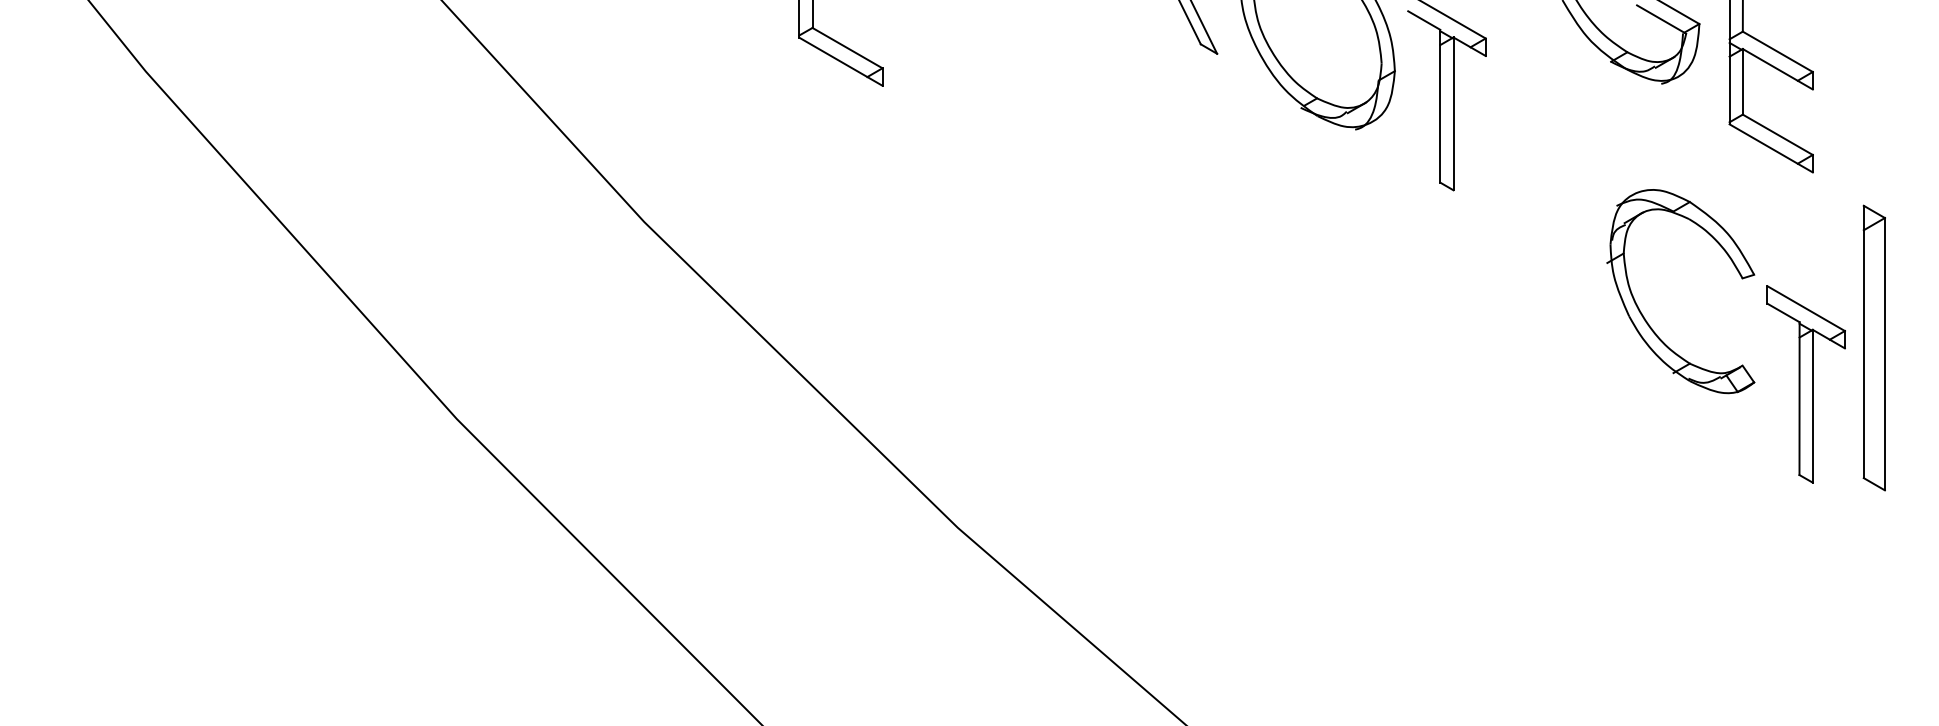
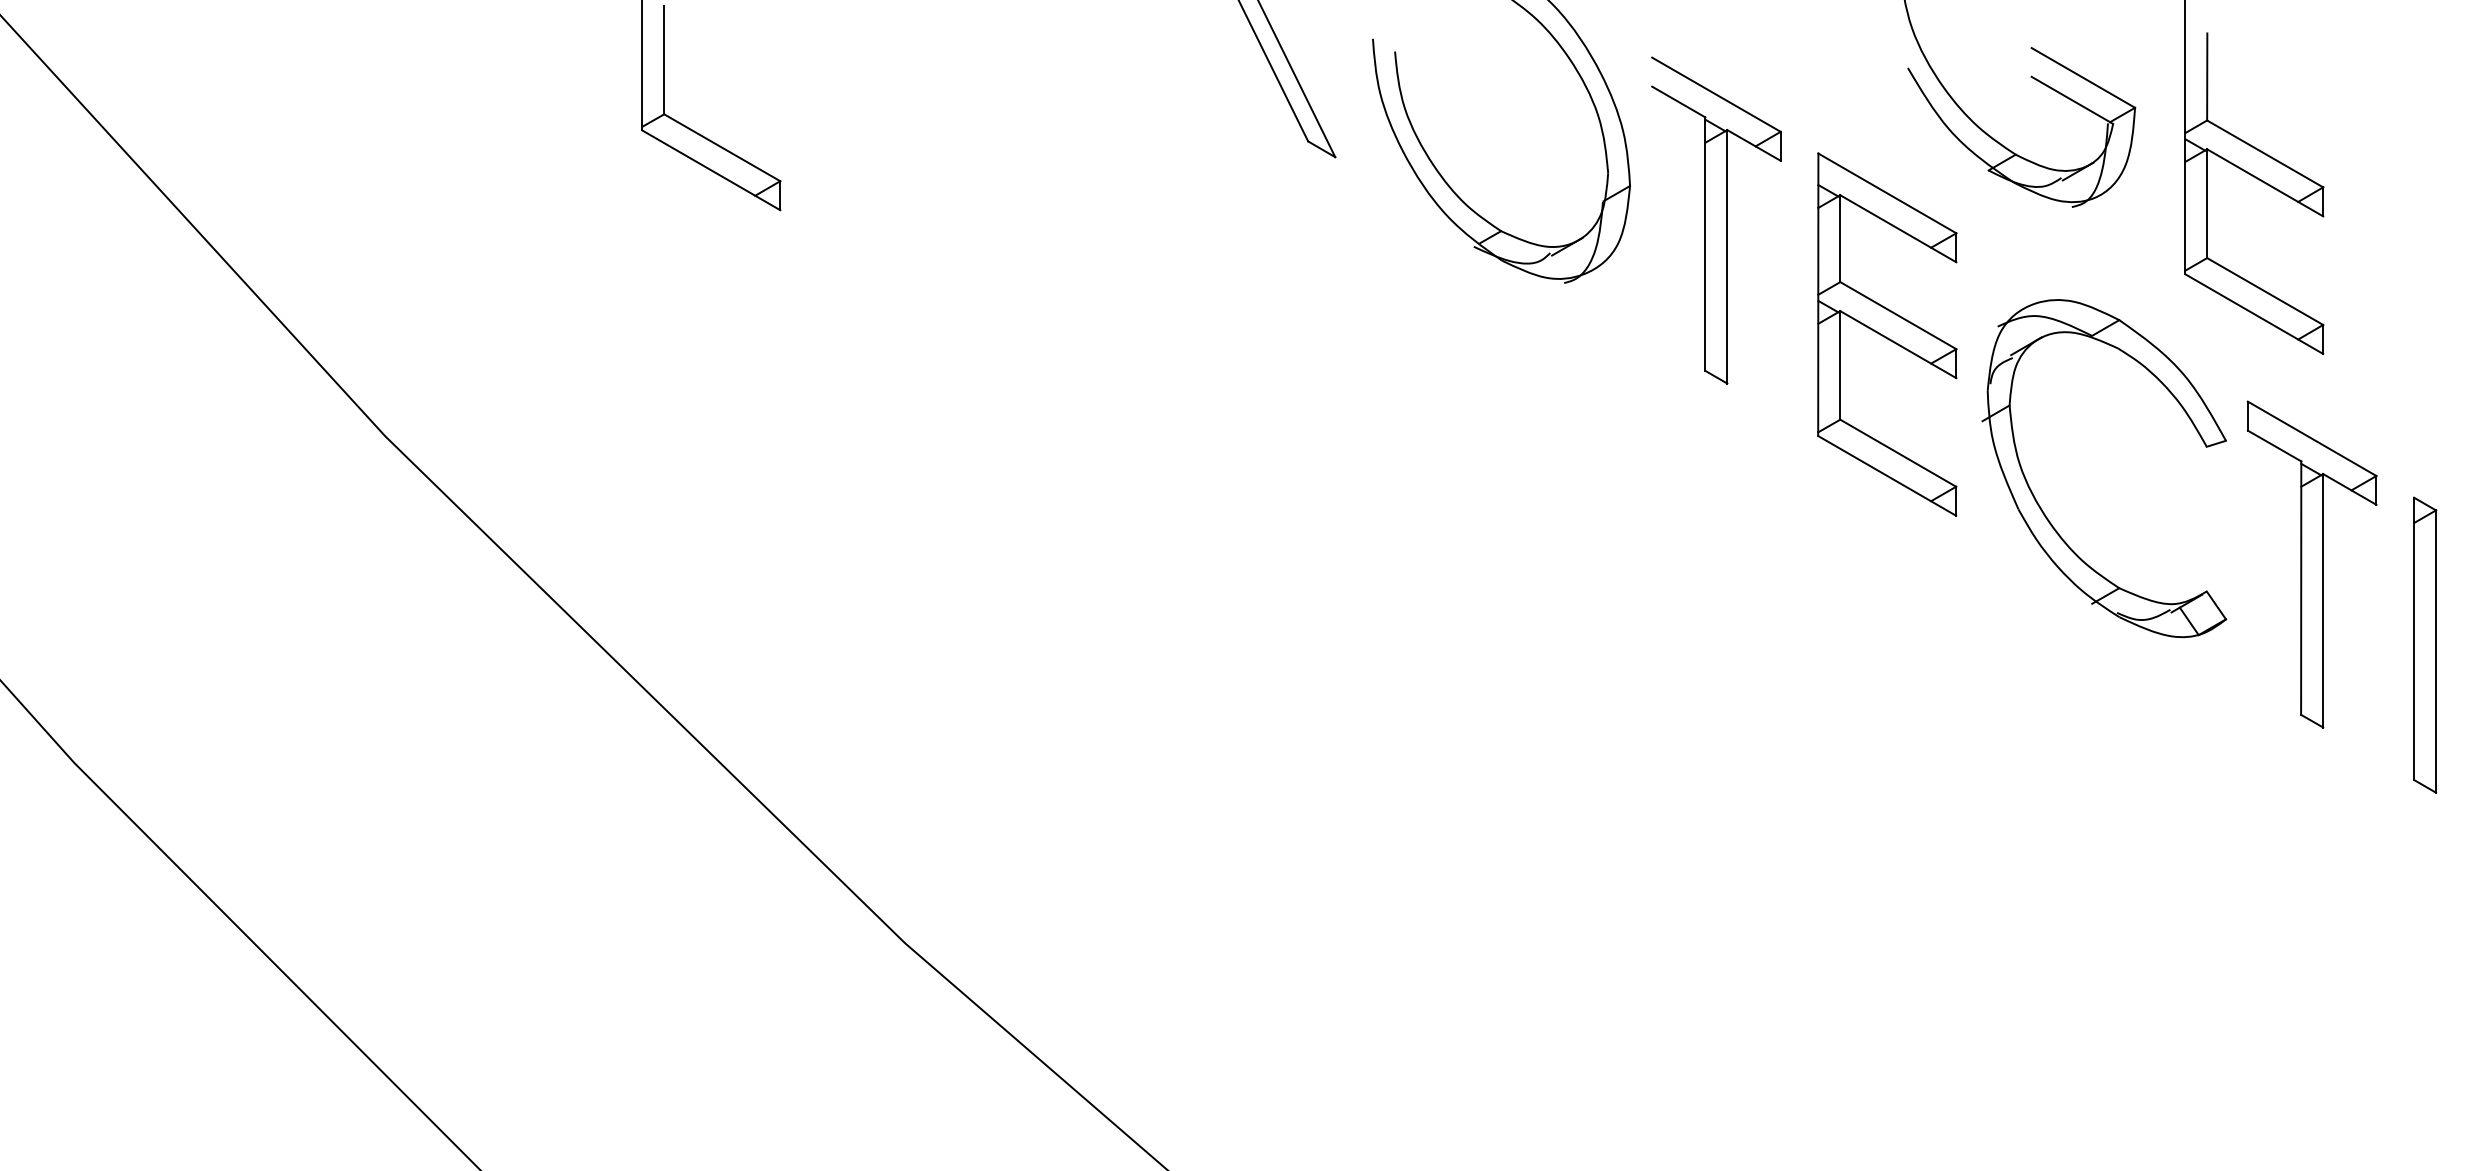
part: (1549, 160) -> (1886, 334), added
part: (1644, 316) -> (2044, 509), moved
part: (1873, 347) -> (2423, 644), size x0.62
part: (1805, 384) -> (2311, 564), moved

